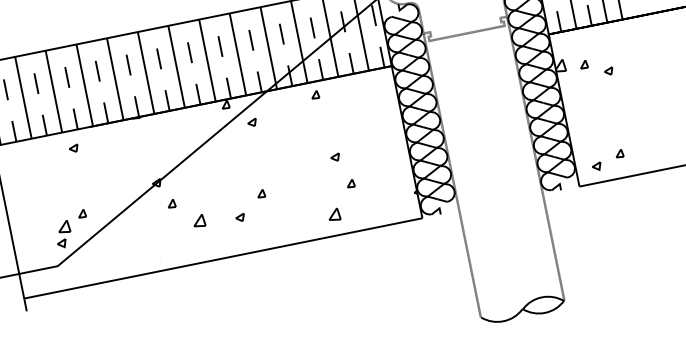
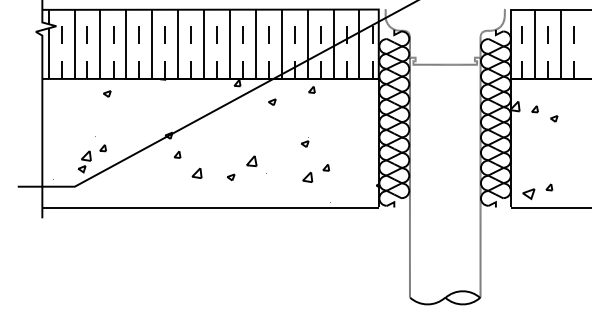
part: (252, 121) -> (272, 101), moved
part: (335, 155) -> (305, 142), moved
part: (596, 167) -> (528, 194), size x1.6
part: (260, 194) -> (251, 161), size x1.6
part: (333, 213) -> (307, 176), moved

